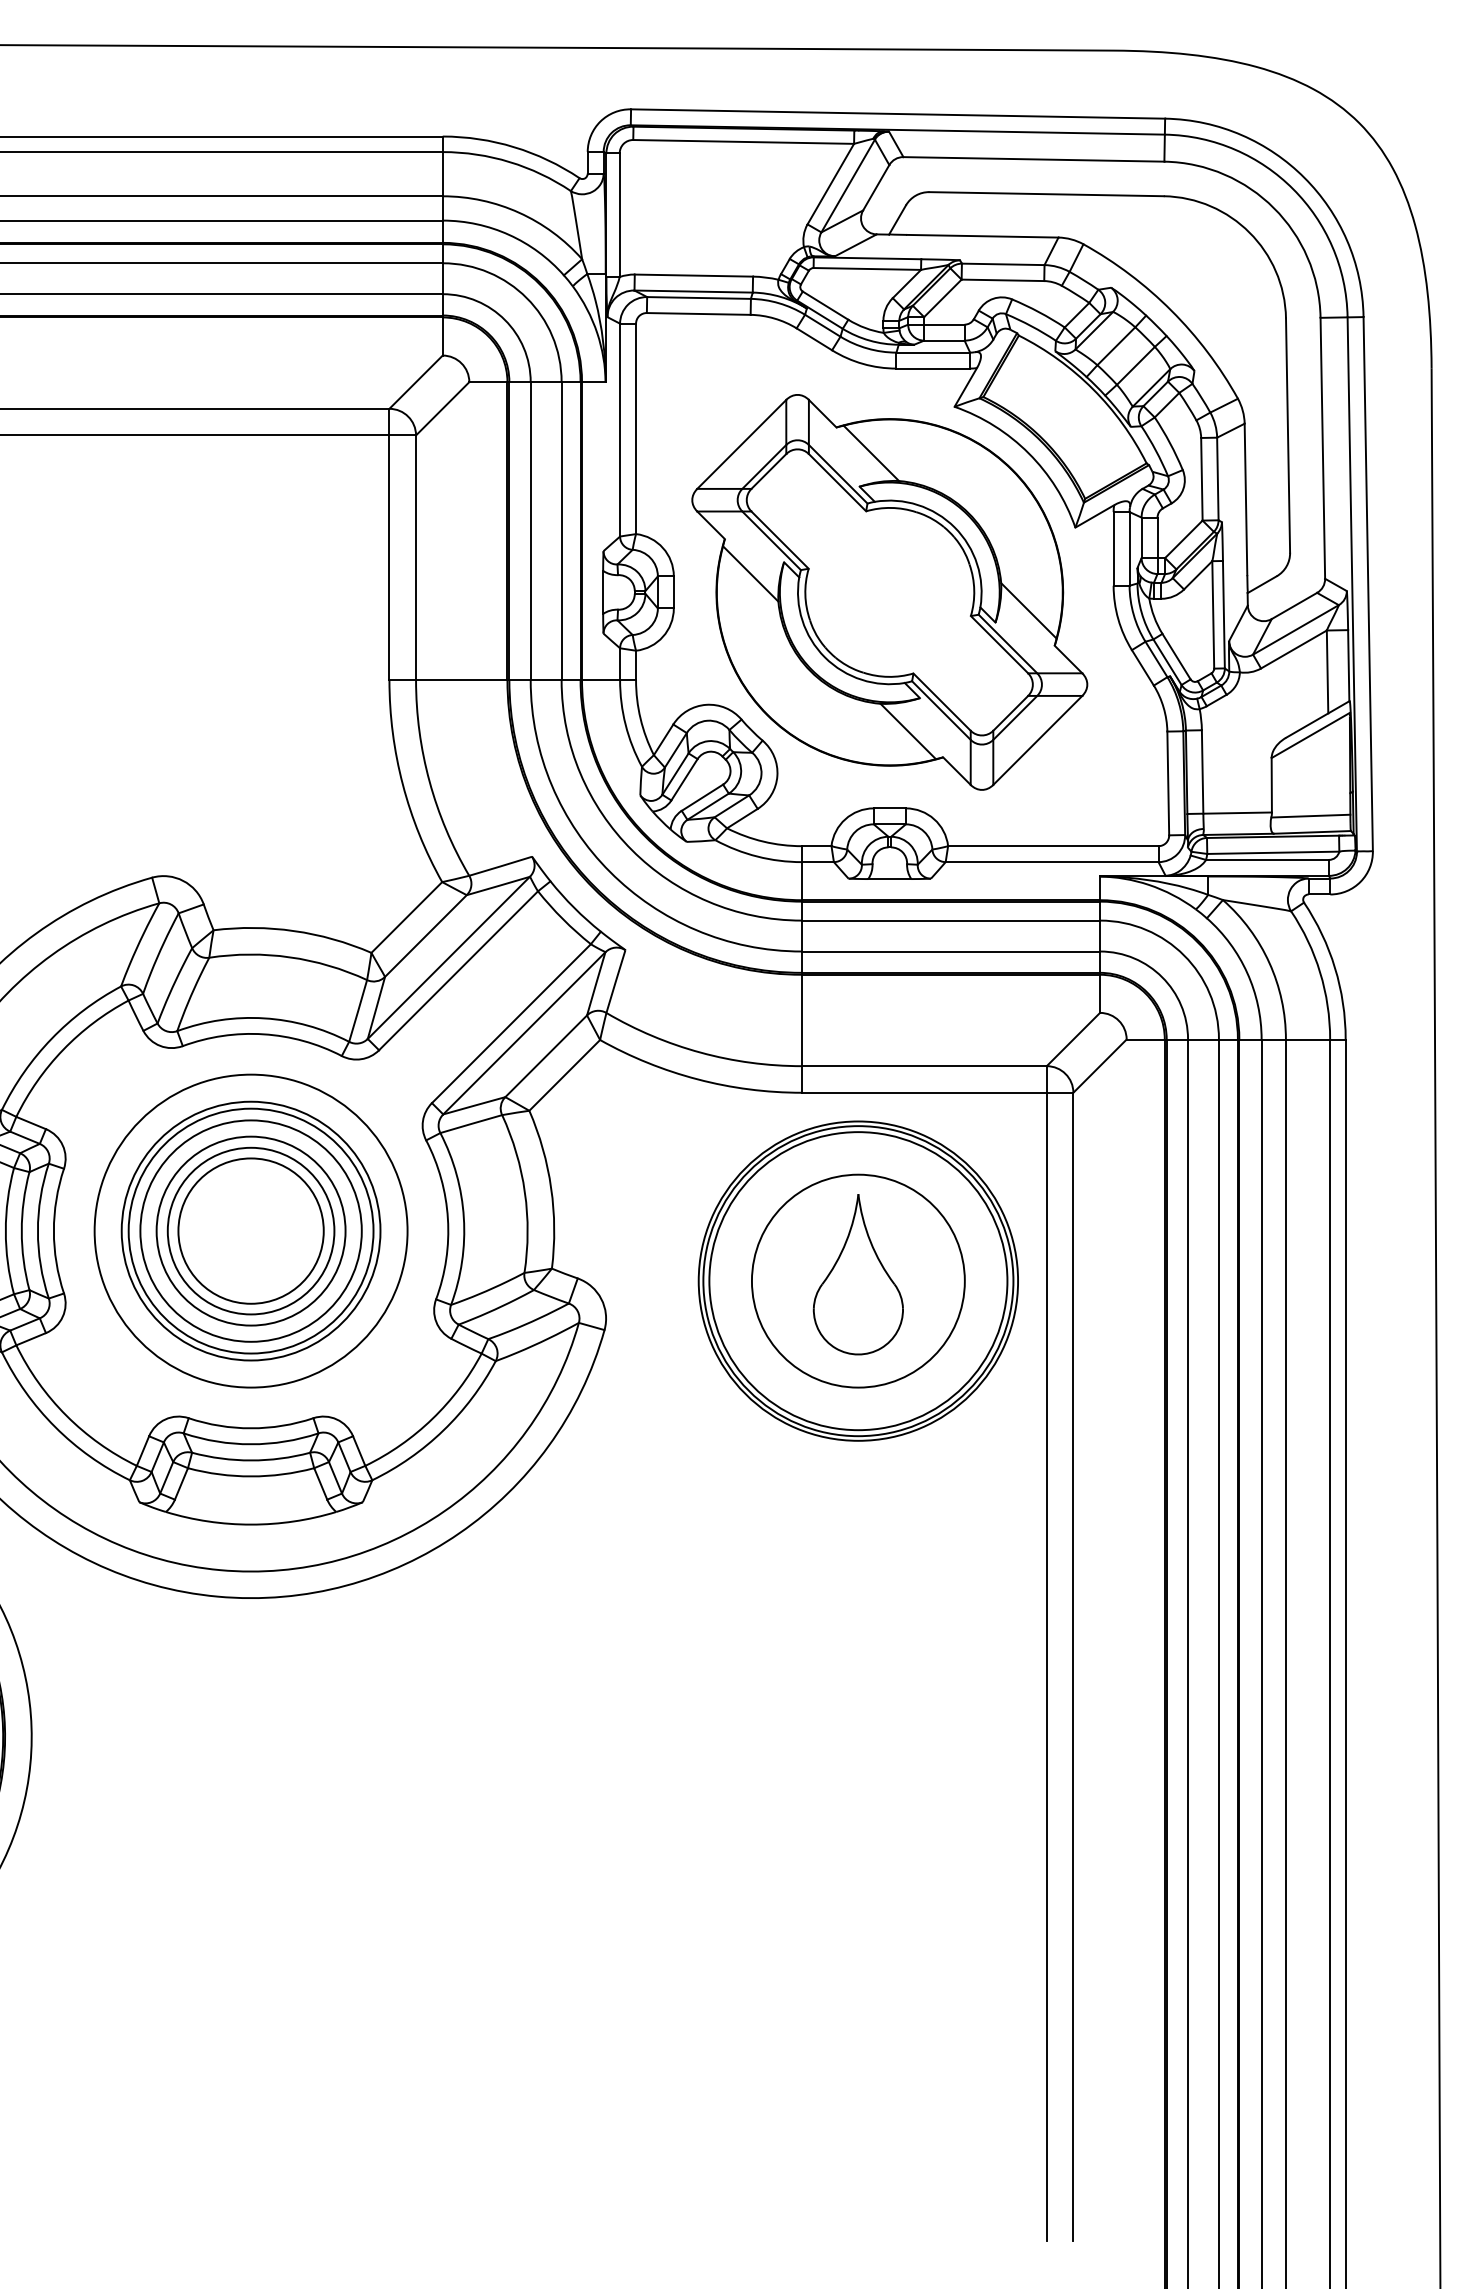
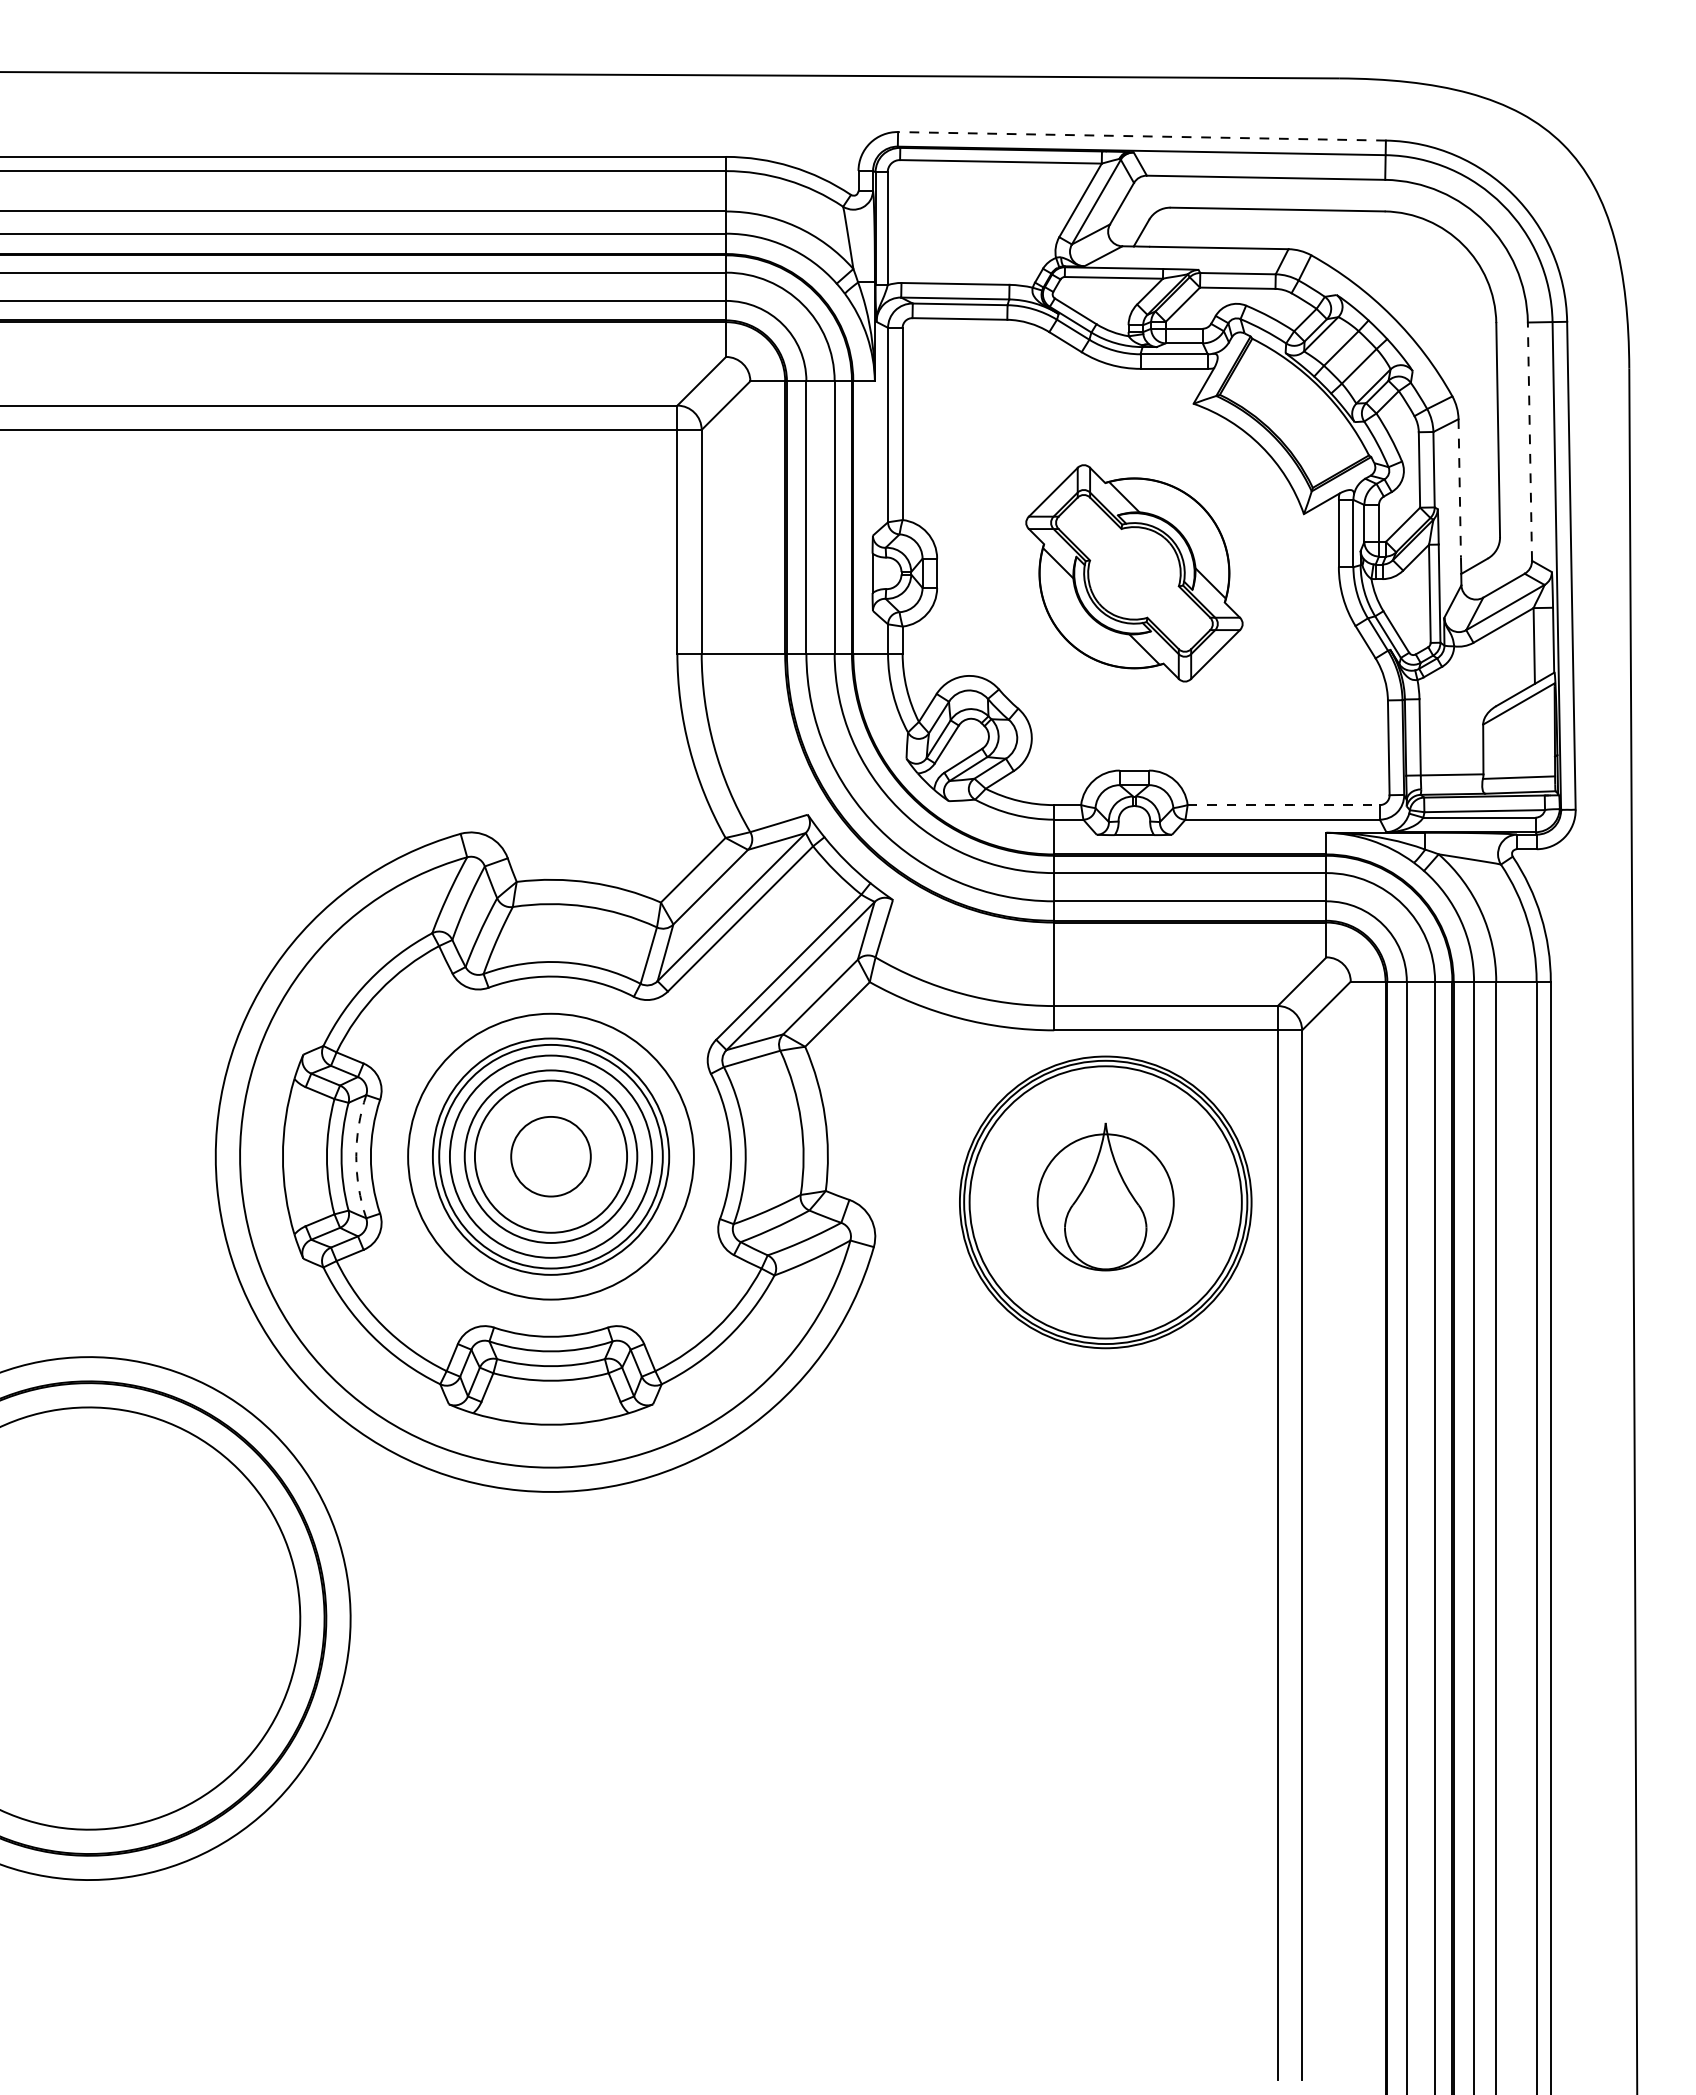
line: (897, 114) -> (1141, 136), solid -> dashed
line: (1322, 448) -> (1529, 441), solid -> dashed
line: (1245, 499) -> (1459, 488), solid -> dashed
part: (889, 592) -> (1134, 573), size x0.6
line: (1054, 846) -> (1284, 805), solid -> dashed
arc: (38, 1230) -> (356, 1156), solid -> dashed
circle: (250, 1230) -> (550, 1156), size x0.6
circle: (858, 1281) -> (1105, 1202), size x0.7

